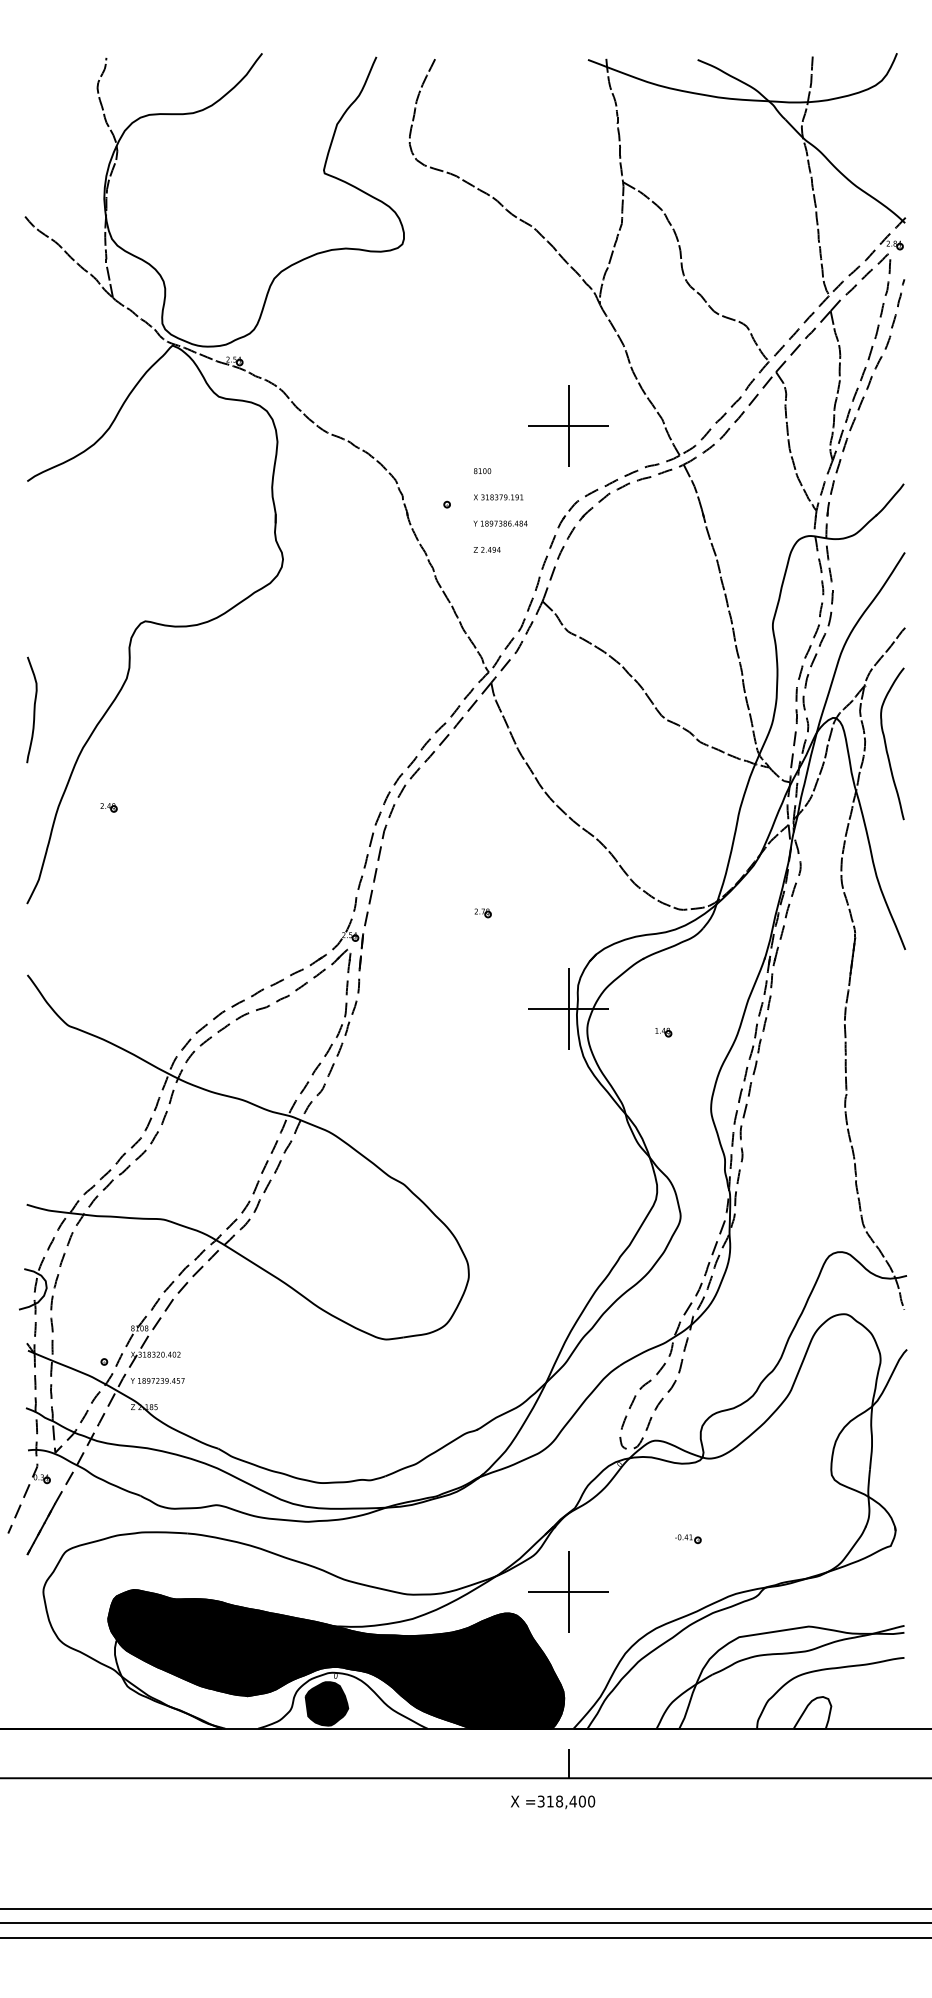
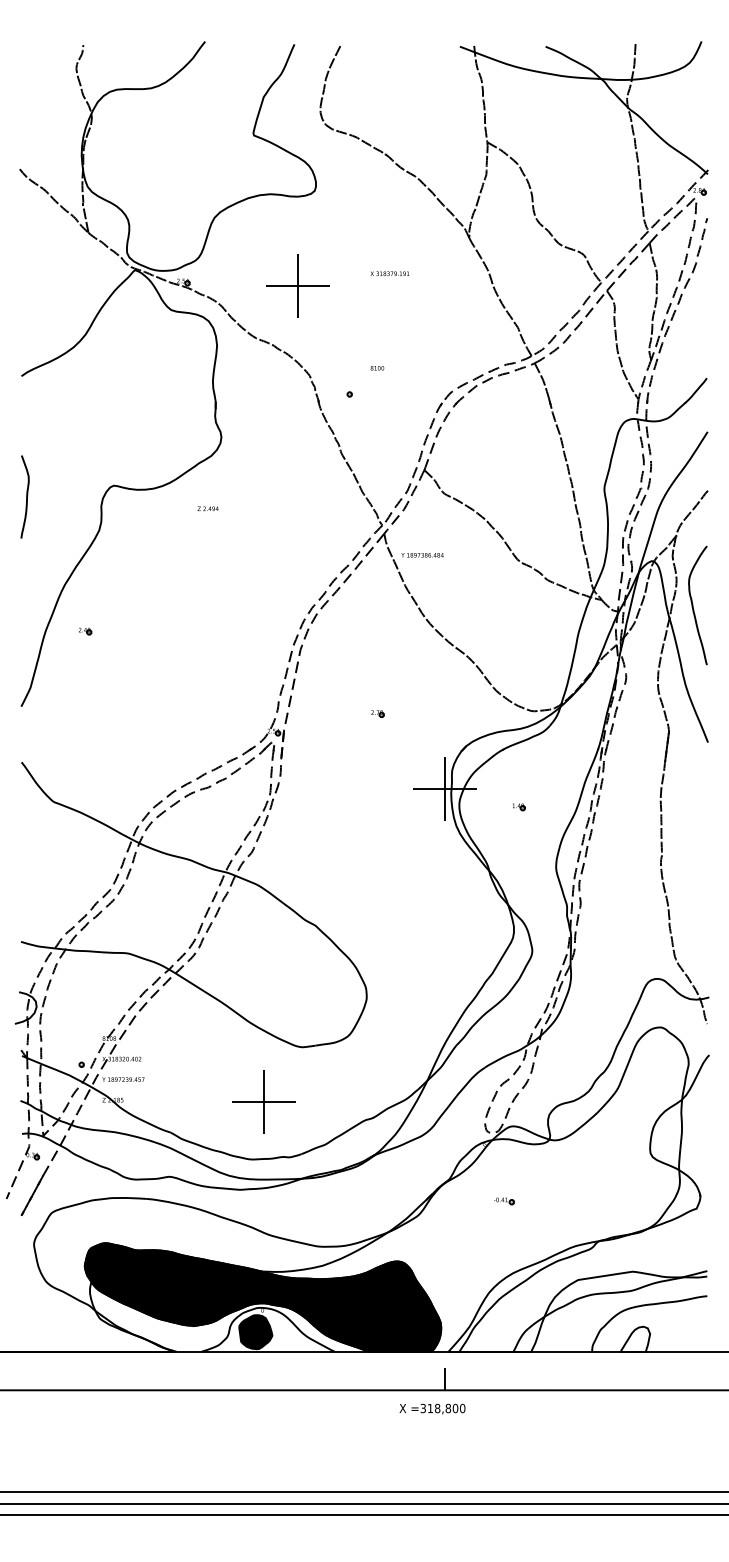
part: (568, 425) -> (297, 285), moved
text: (497, 497) -> (389, 273), moved
text: (500, 523) -> (422, 555), moved
text: (486, 549) -> (207, 508), moved
curve: (33, 709) -> (26, 496), moved
curve: (886, 743) -> (693, 605), moved
part: (688, 1539) -> (504, 1201), moved
part: (568, 1591) -> (263, 1101), moved
text: (573, 1801) -> (448, 1408), =318,400 -> =318,800

